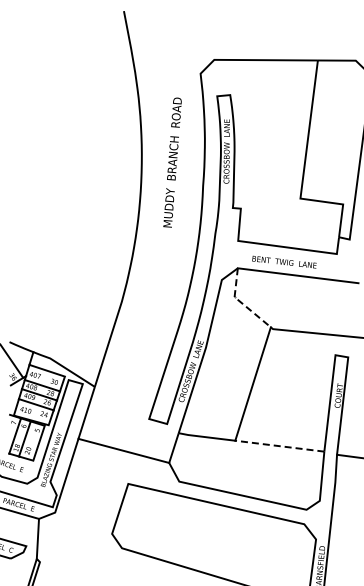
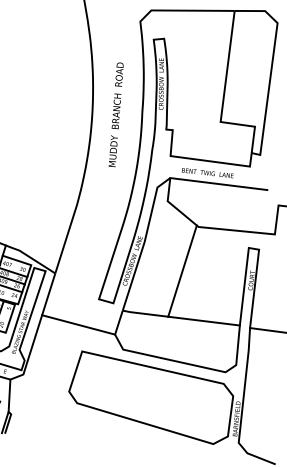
text: (172, 162) -> (116, 114), moved
line: (241, 302) -> (173, 205), dashed -> solid
line: (279, 446) -> (203, 321), dashed -> solid

